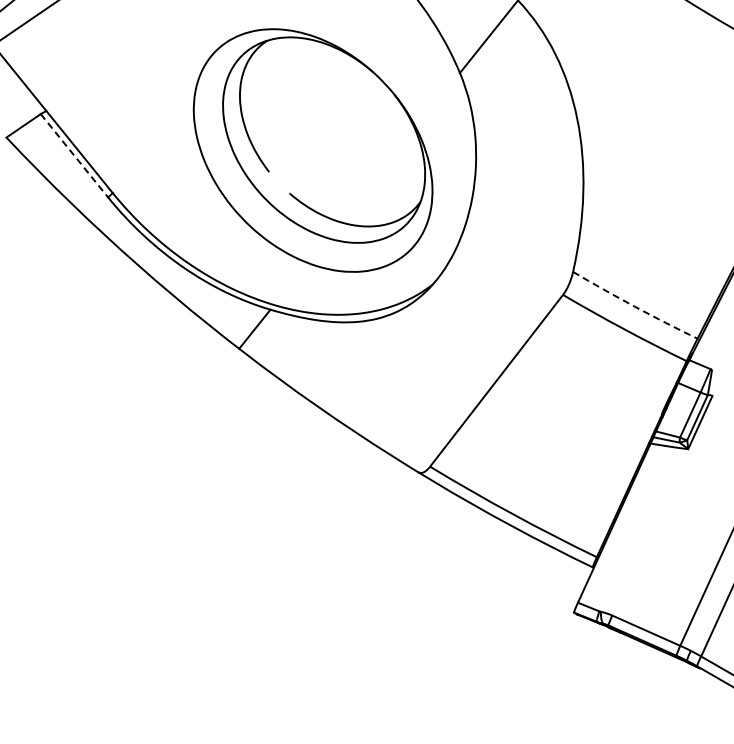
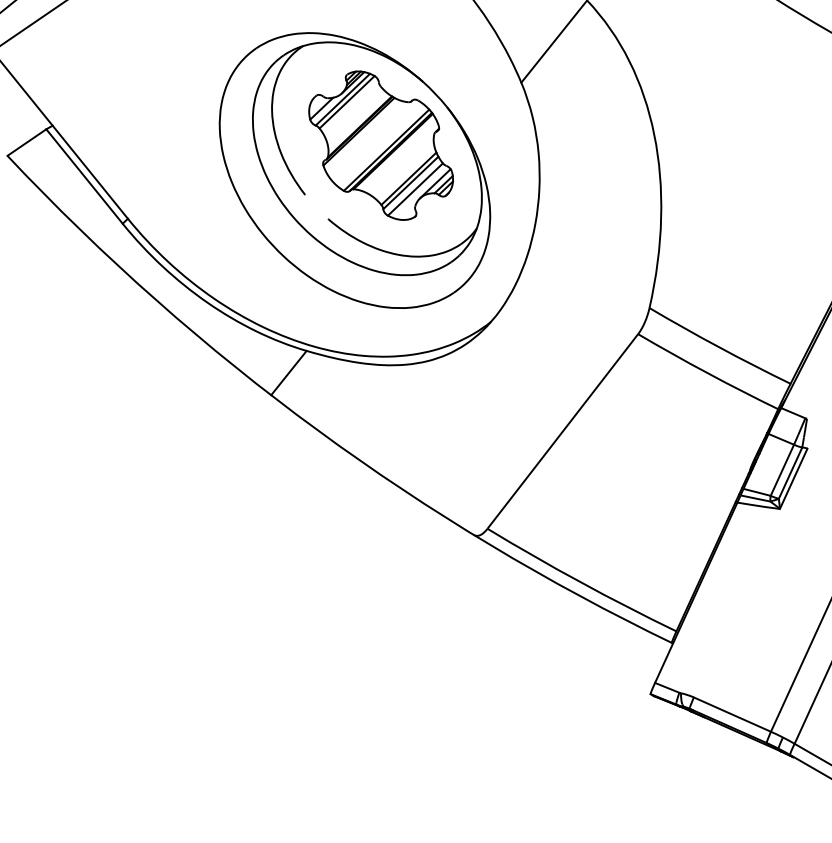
part: (335, 128) -> (380, 145), added
line: (74, 155) -> (84, 176), dashed -> solid
arc: (634, 306) -> (719, 347), dashed -> solid

